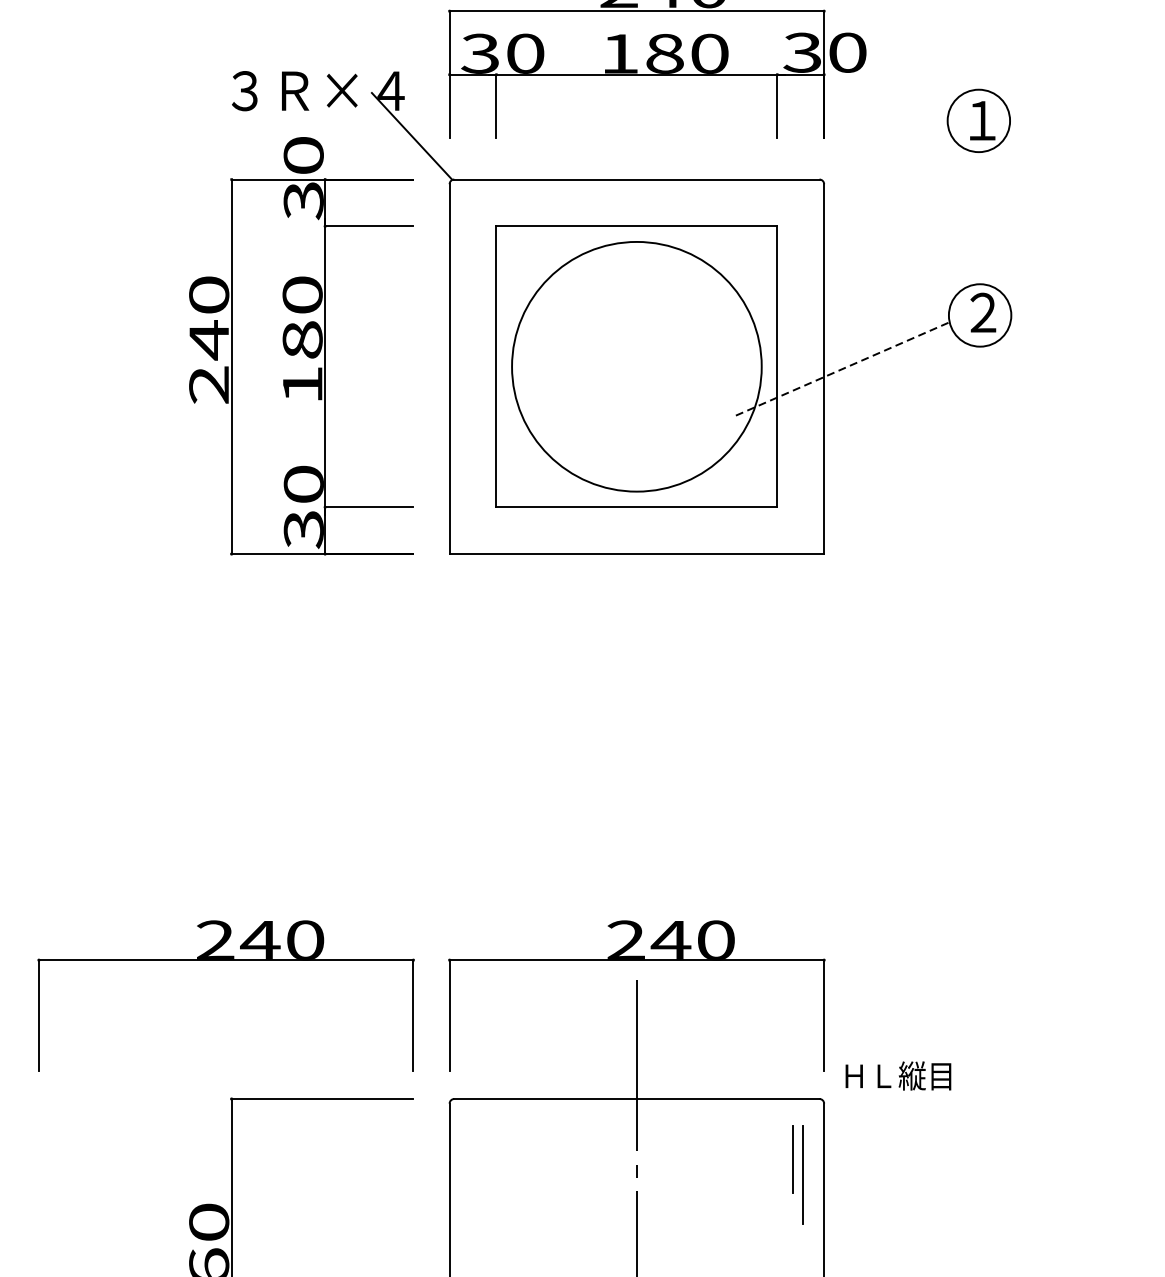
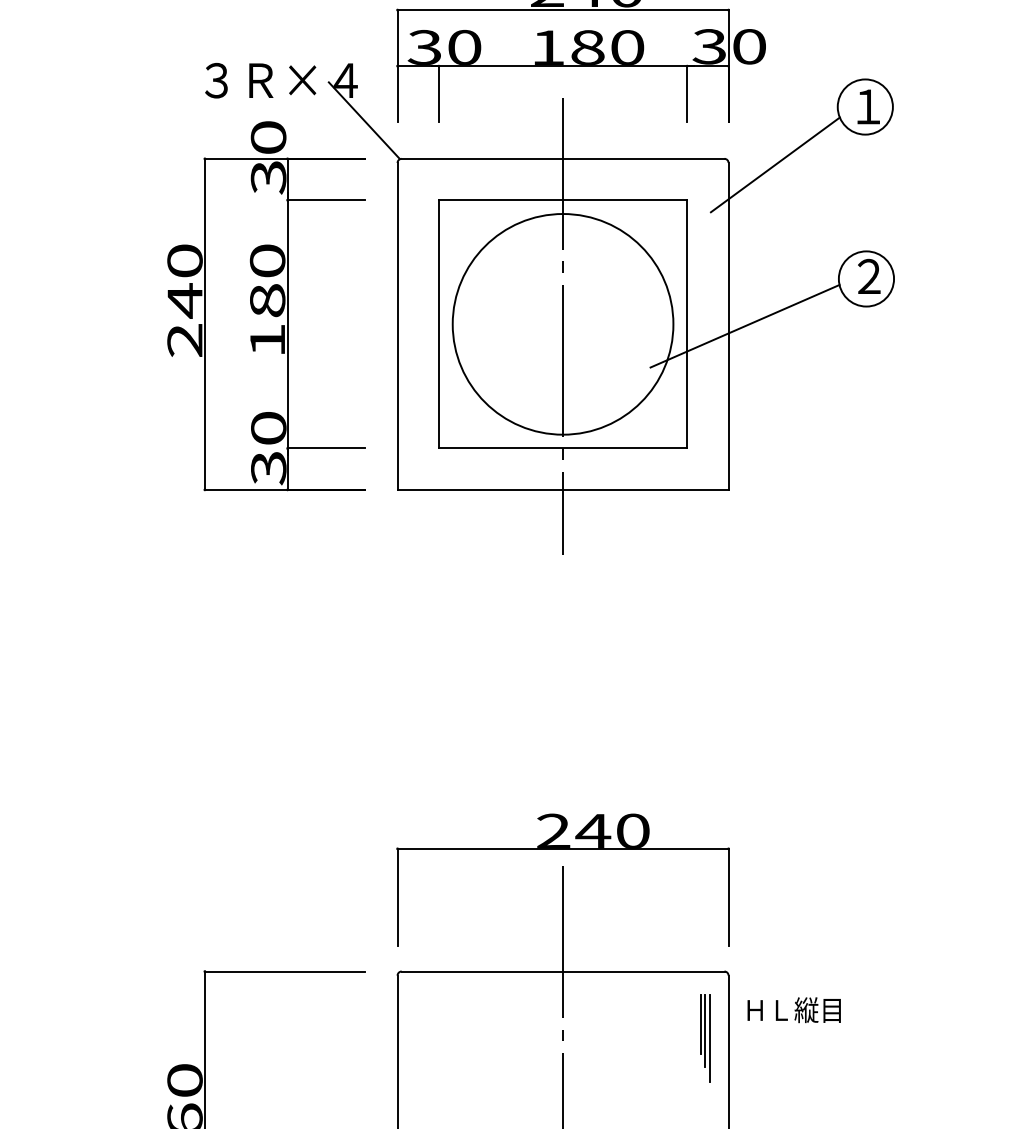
line: (876, 185) -> (774, 164), added
line: (637, 368) -> (563, 325), added
line: (843, 369) -> (745, 326), dashed -> solid
part: (225, 960) -> (199, 849), removed
text: (897, 1076) -> (793, 1010), moved
line: (798, 1165) -> (705, 1030), added

